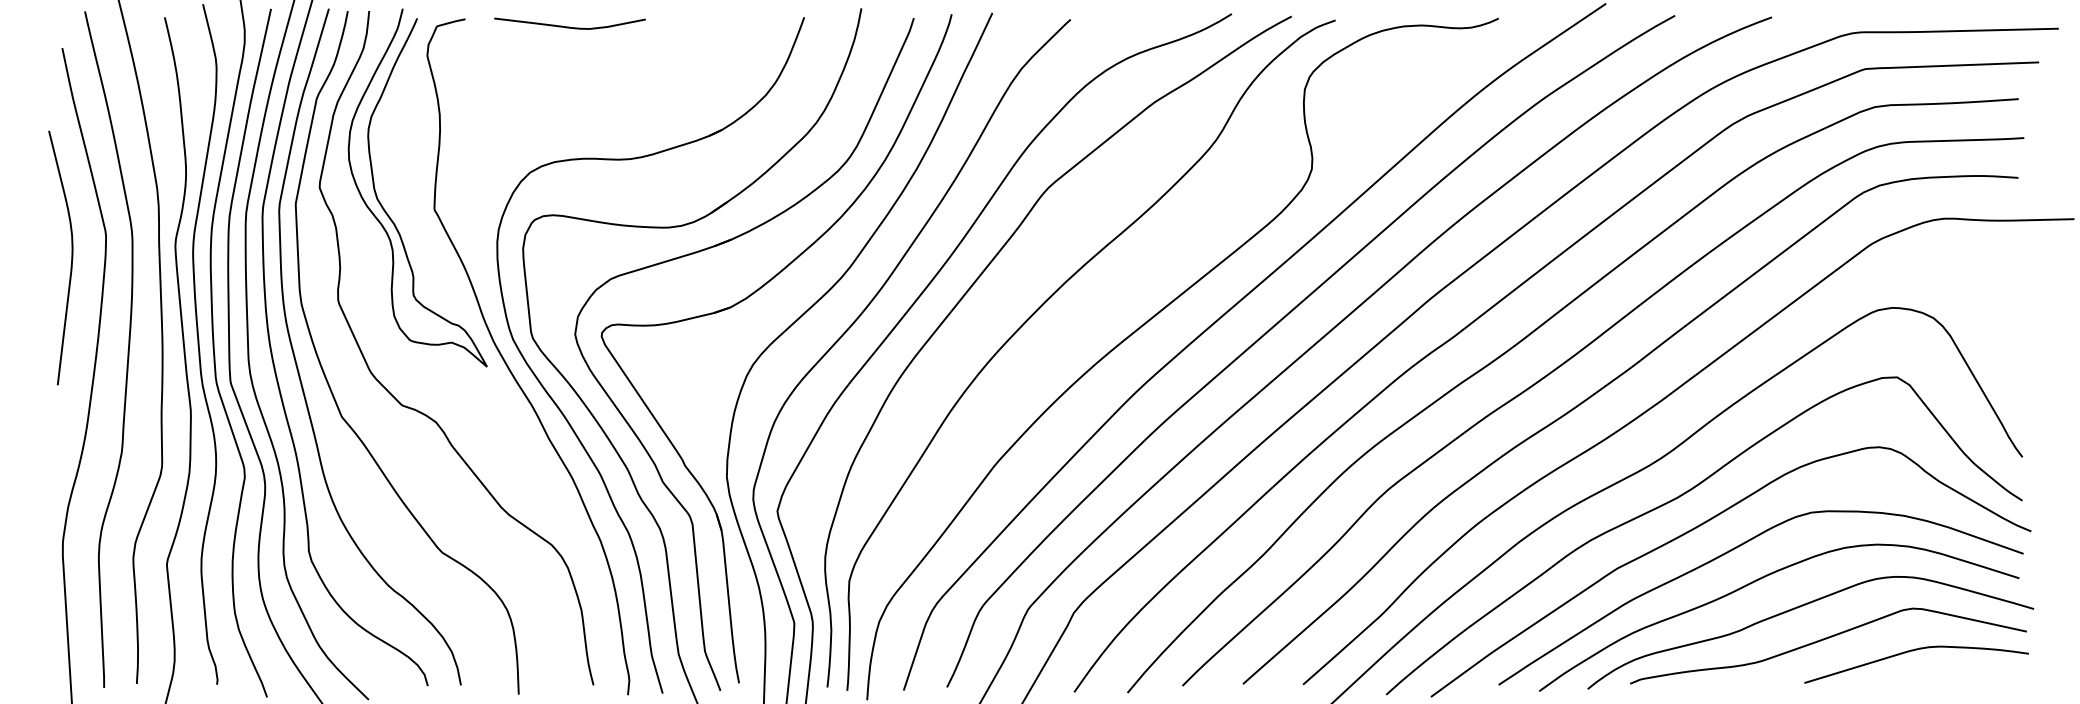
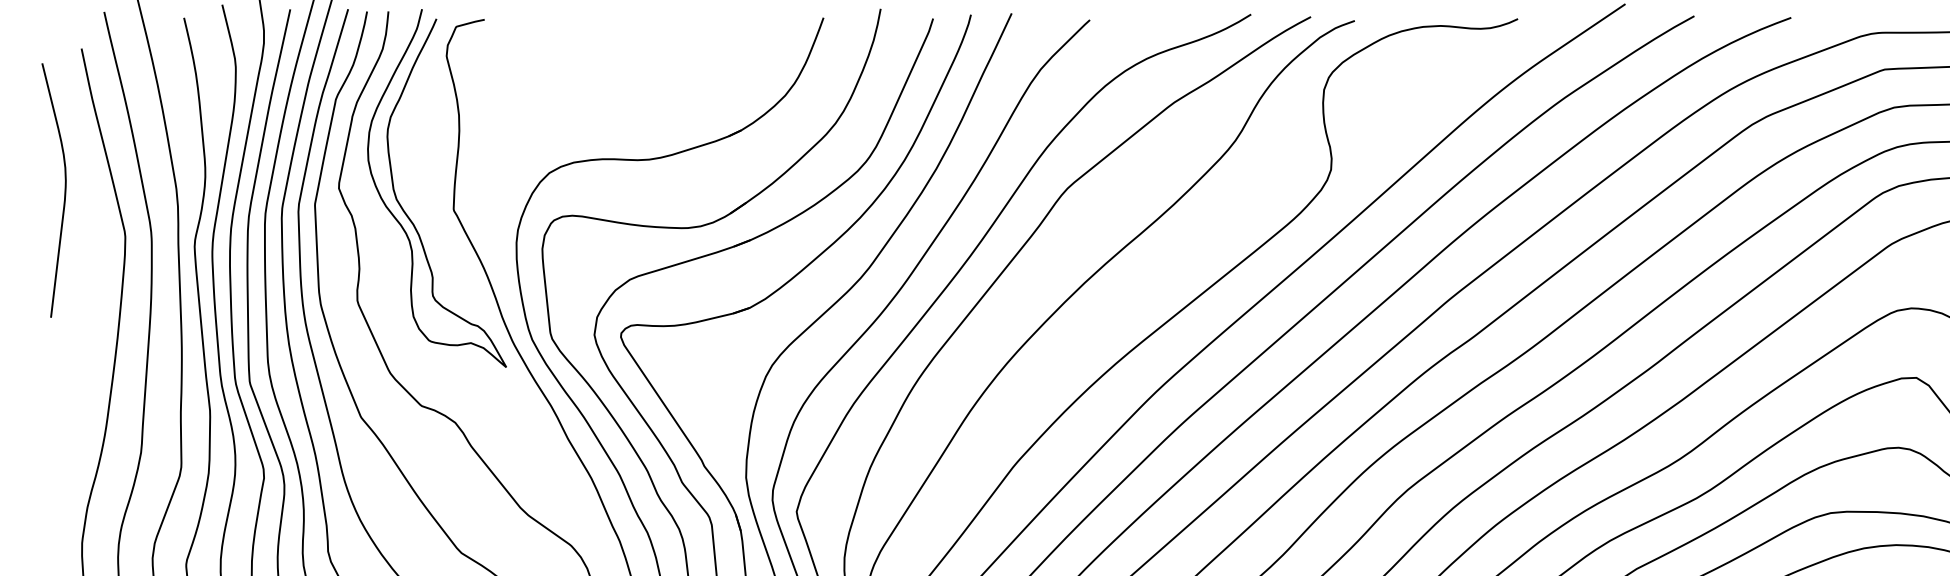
curve: (569, 26) -> (588, 26), removed
curve: (71, 257) -> (64, 189), moved

